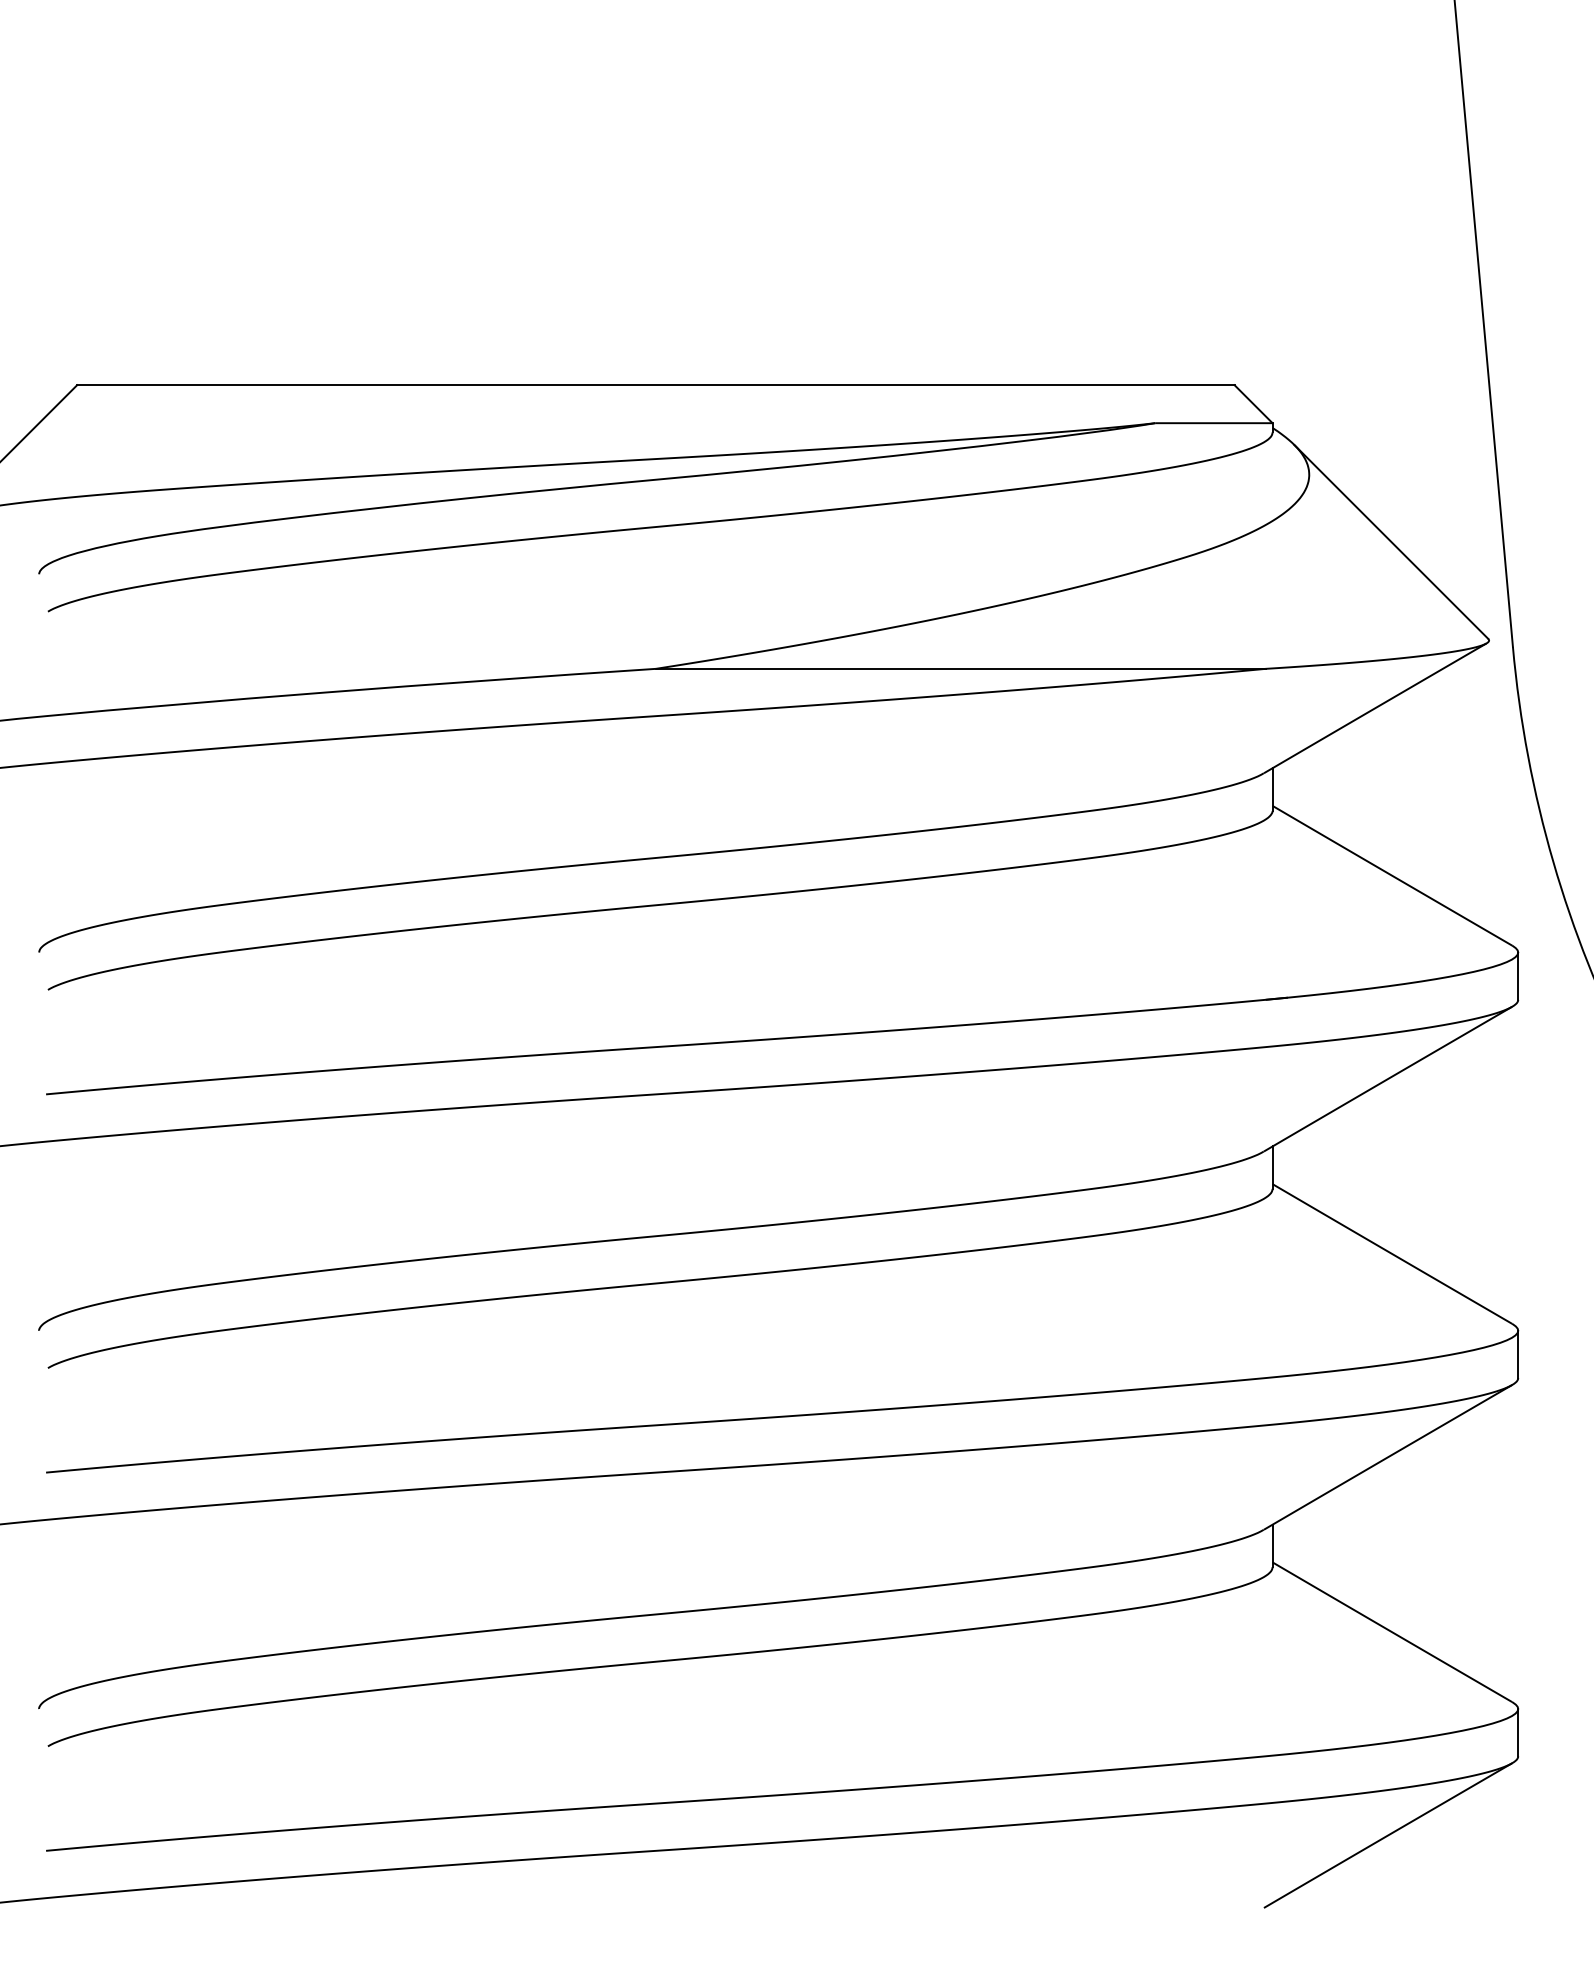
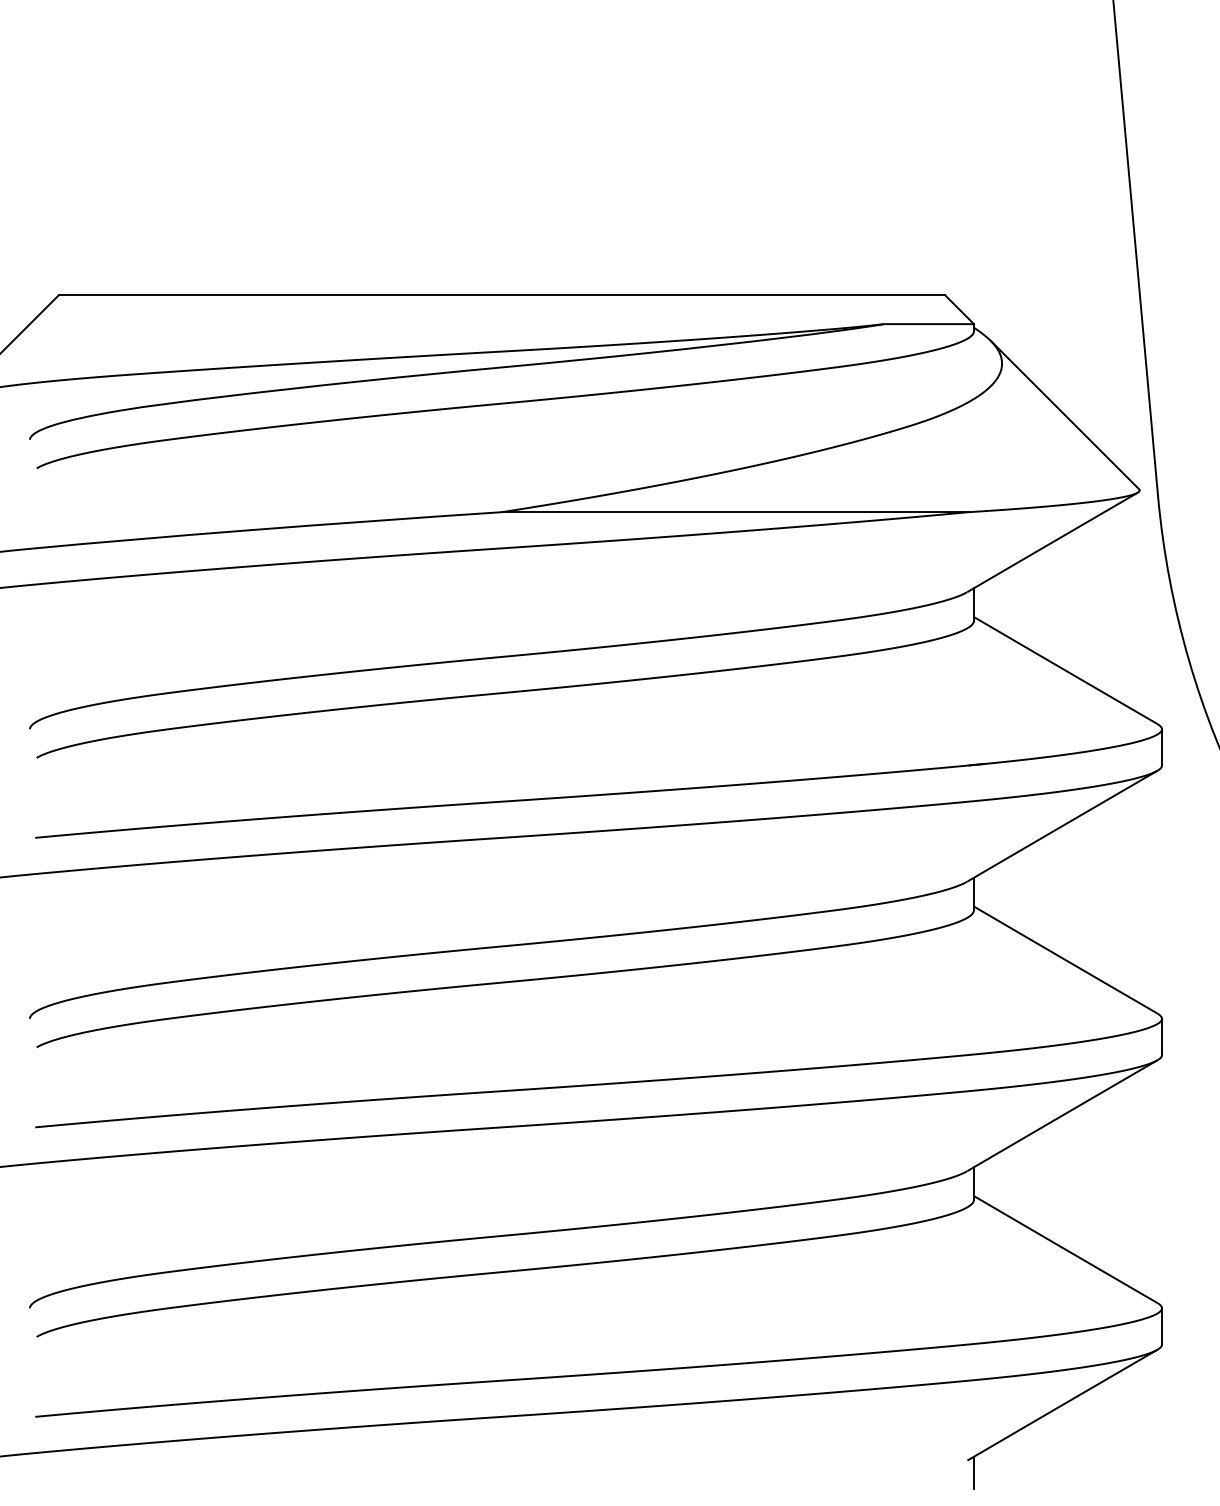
line: (1272, 1923) -> (973, 1472), added

